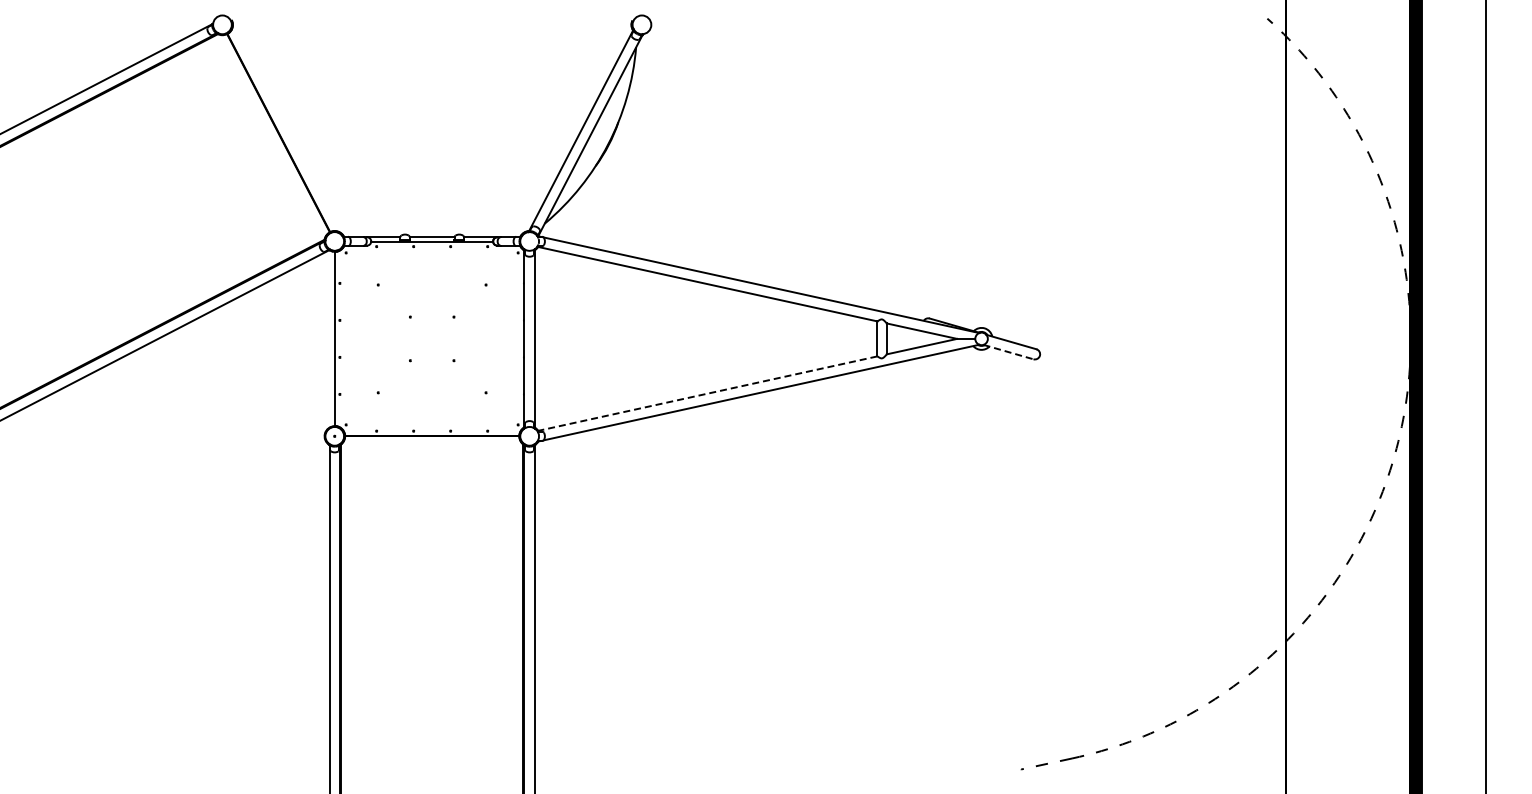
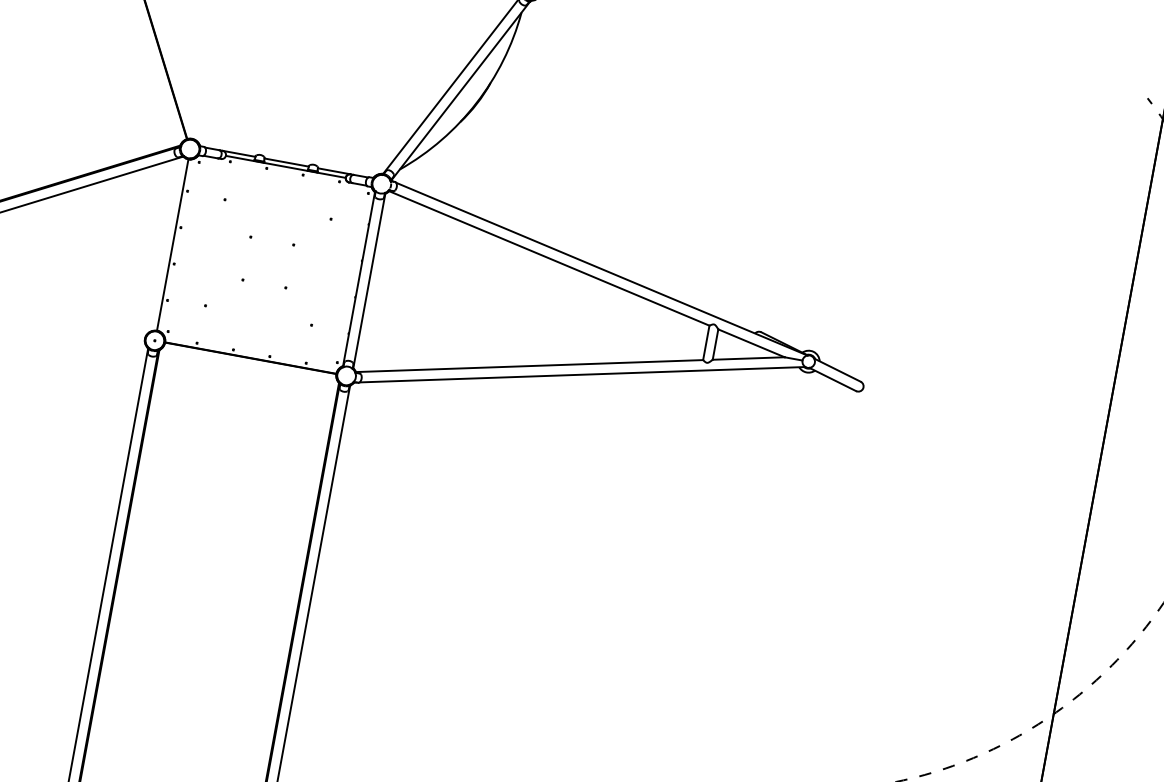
line: (1008, 352) -> (832, 379), dashed -> solid
line: (707, 393) -> (529, 365), dashed -> solid

